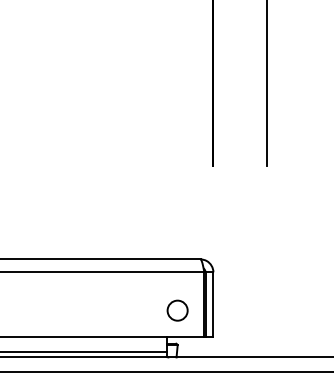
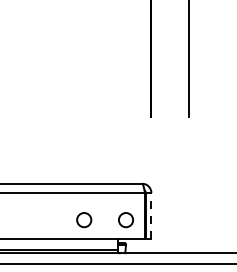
line: (213, 304) -> (151, 215), solid -> dashed
circle: (118, 310) -> (84, 219), added

